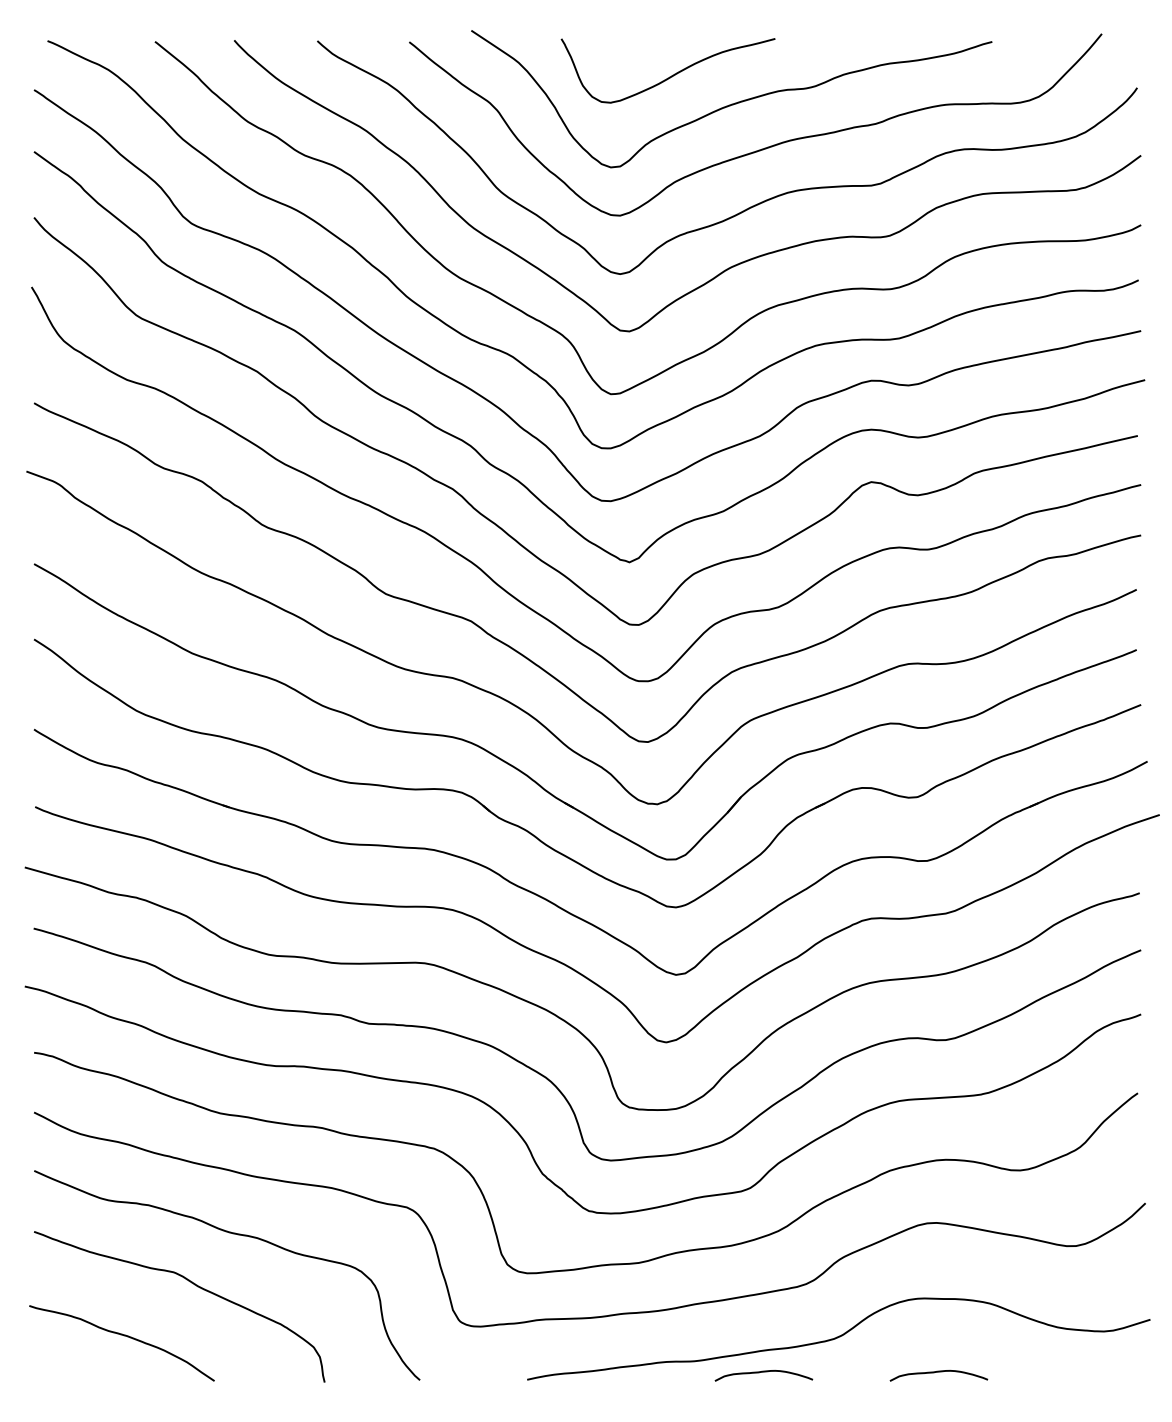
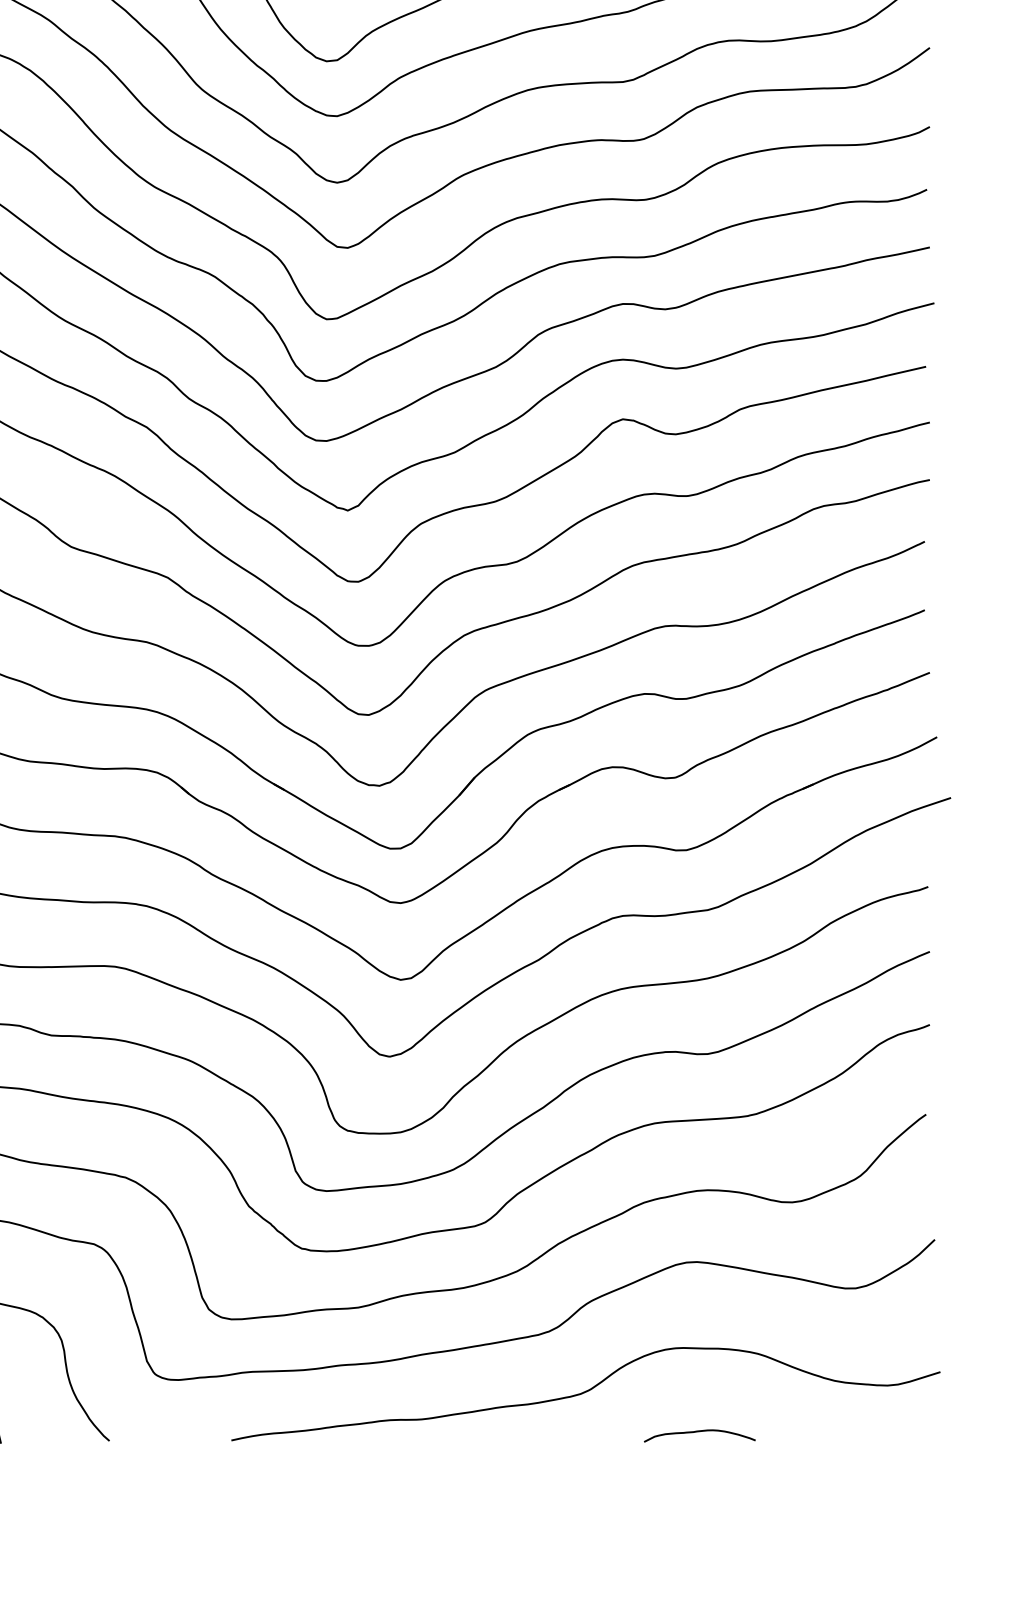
curve: (763, 1372) -> (500, 1432), removed

